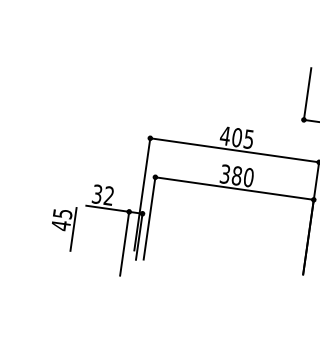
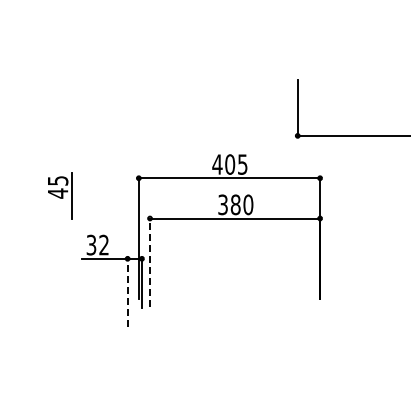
line: (150, 217) -> (150, 261), solid -> dashed
part: (63, 227) -> (60, 195), moved
line: (124, 243) -> (127, 292), solid -> dashed

